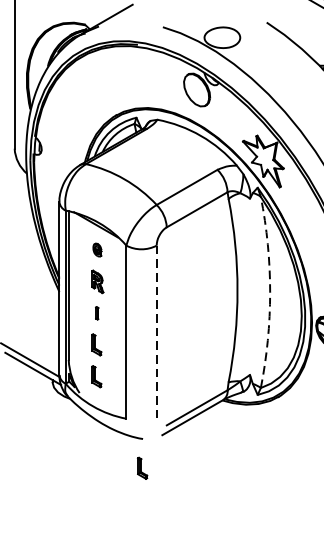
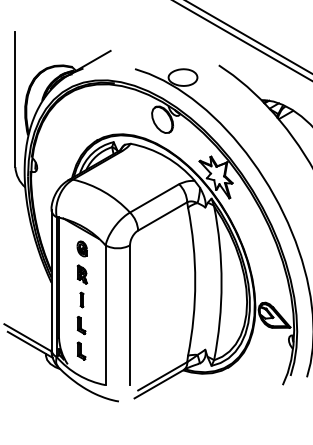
part: (96, 249) -> (81, 248), size x1.43
arc: (270, 292) -> (221, 283), dashed -> solid
part: (96, 312) -> (81, 299), size x1.43
line: (157, 332) -> (130, 315), dashed -> solid
part: (142, 467) -> (118, 424), removed

